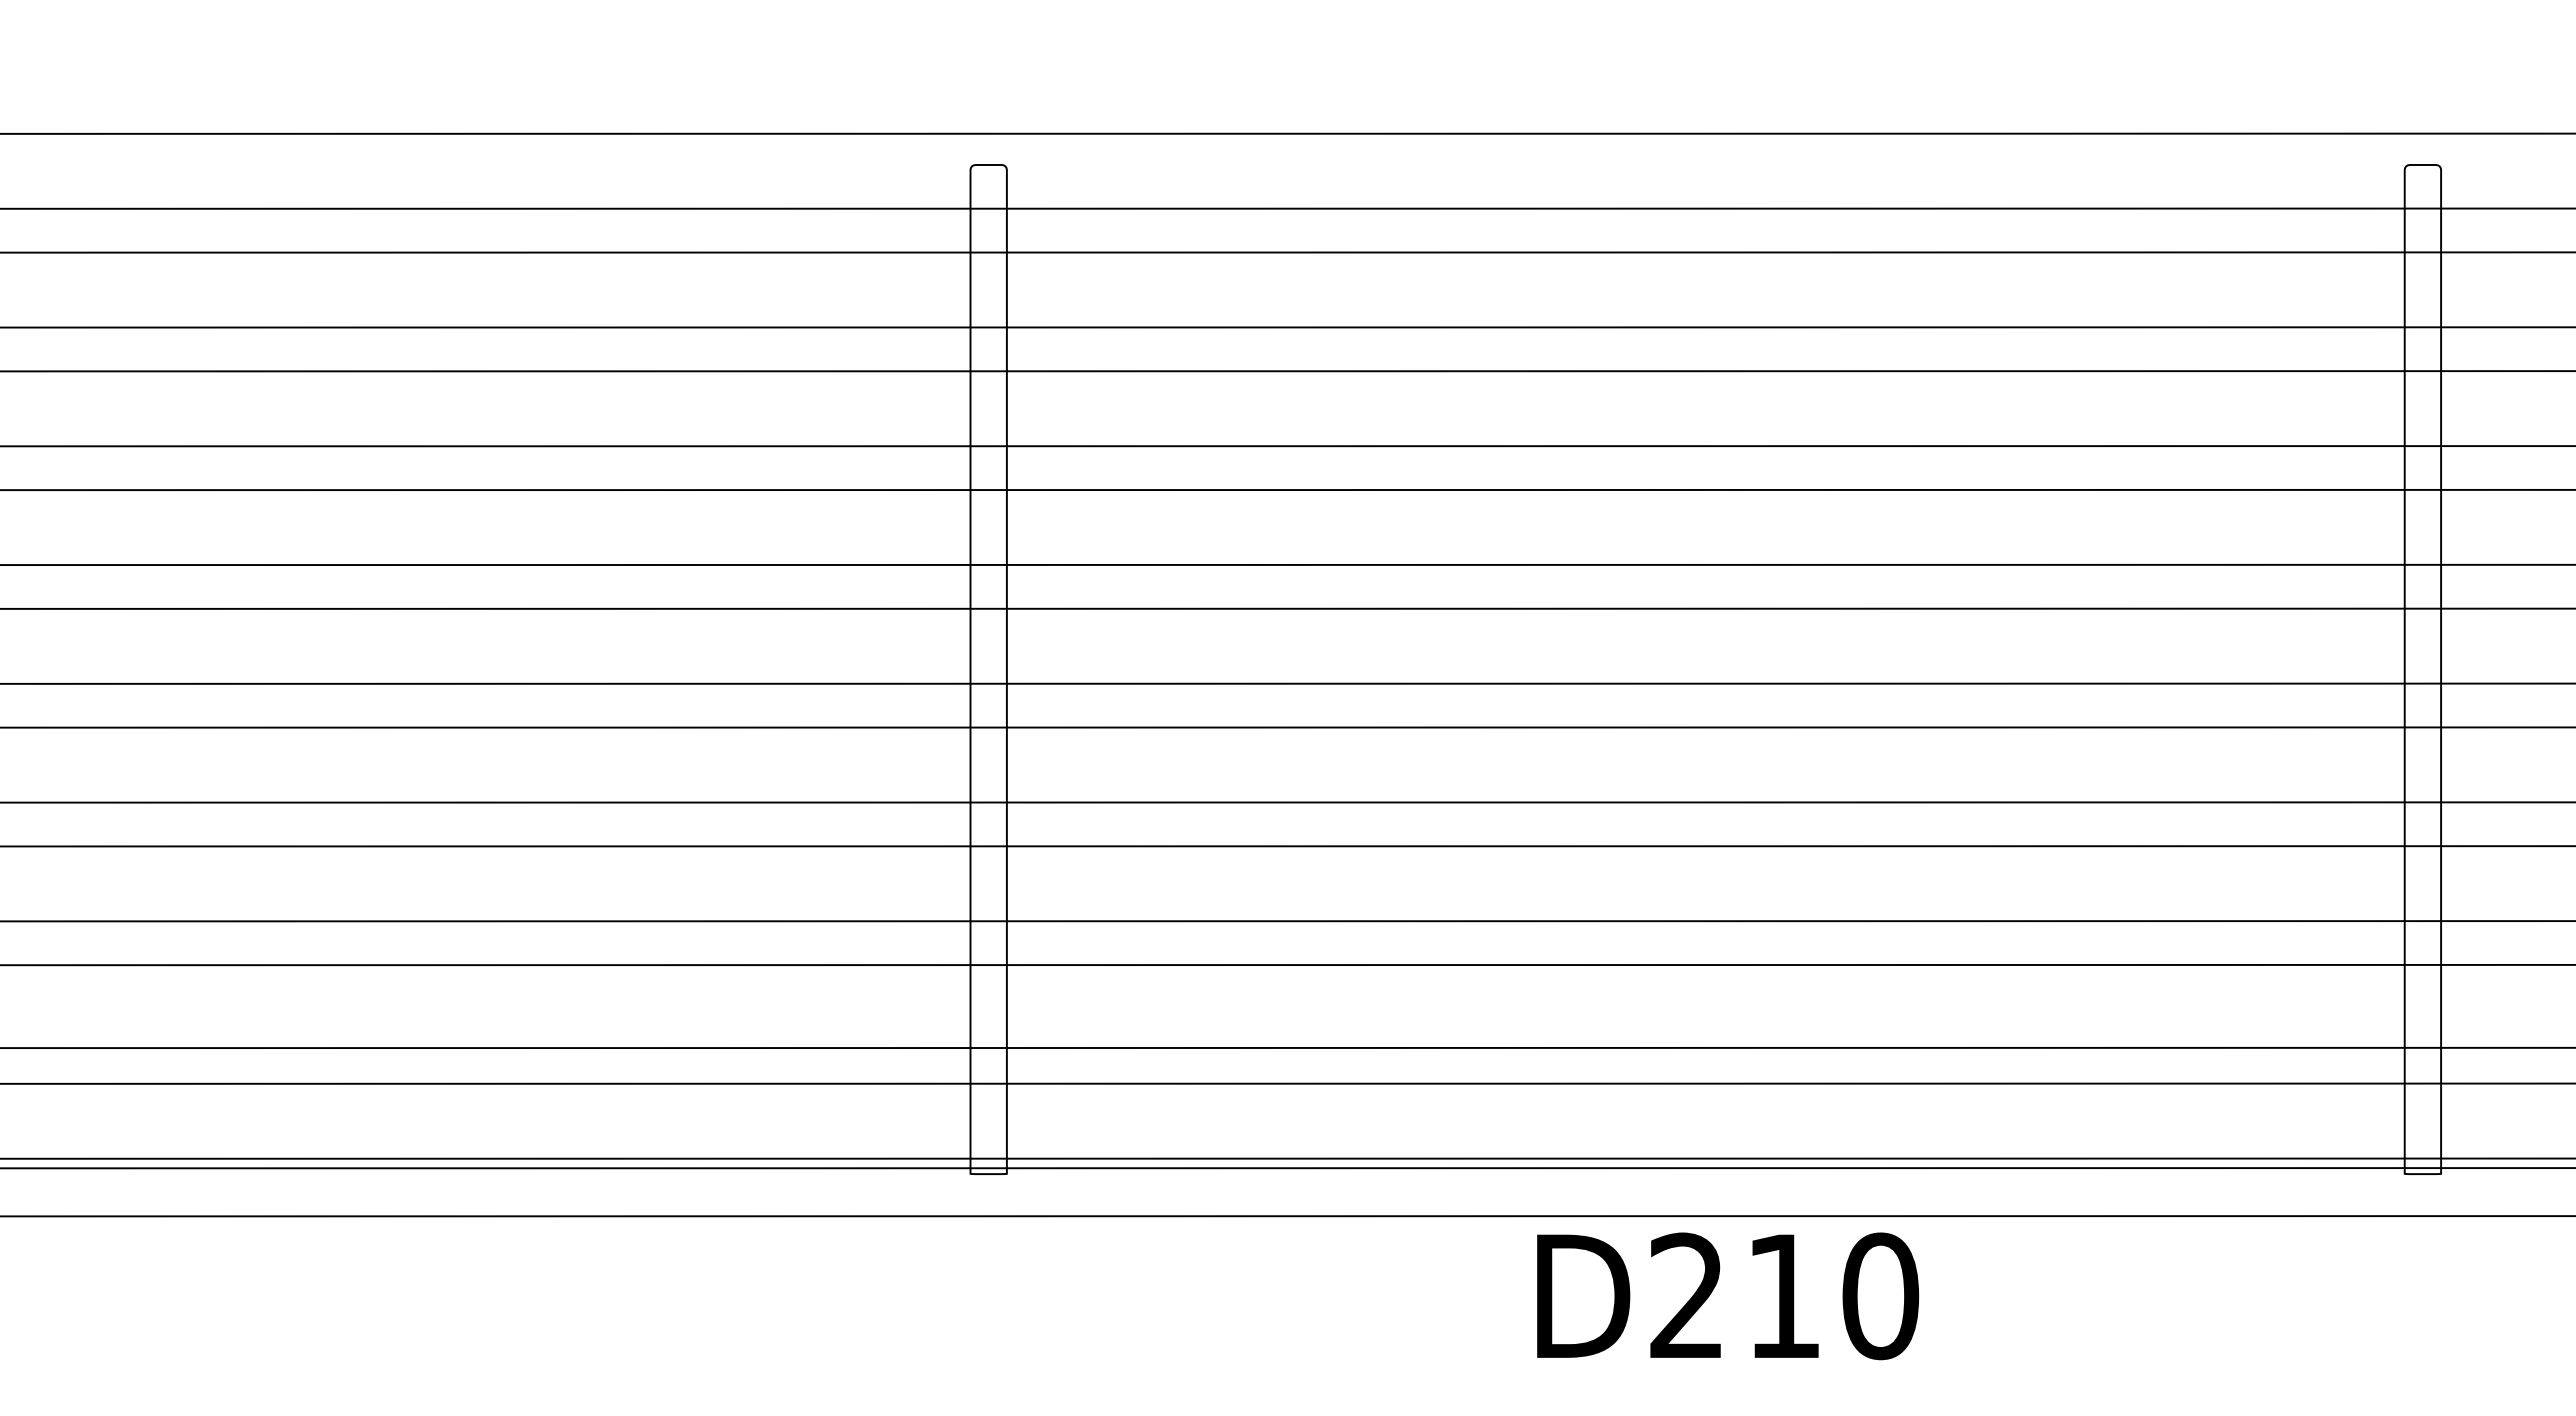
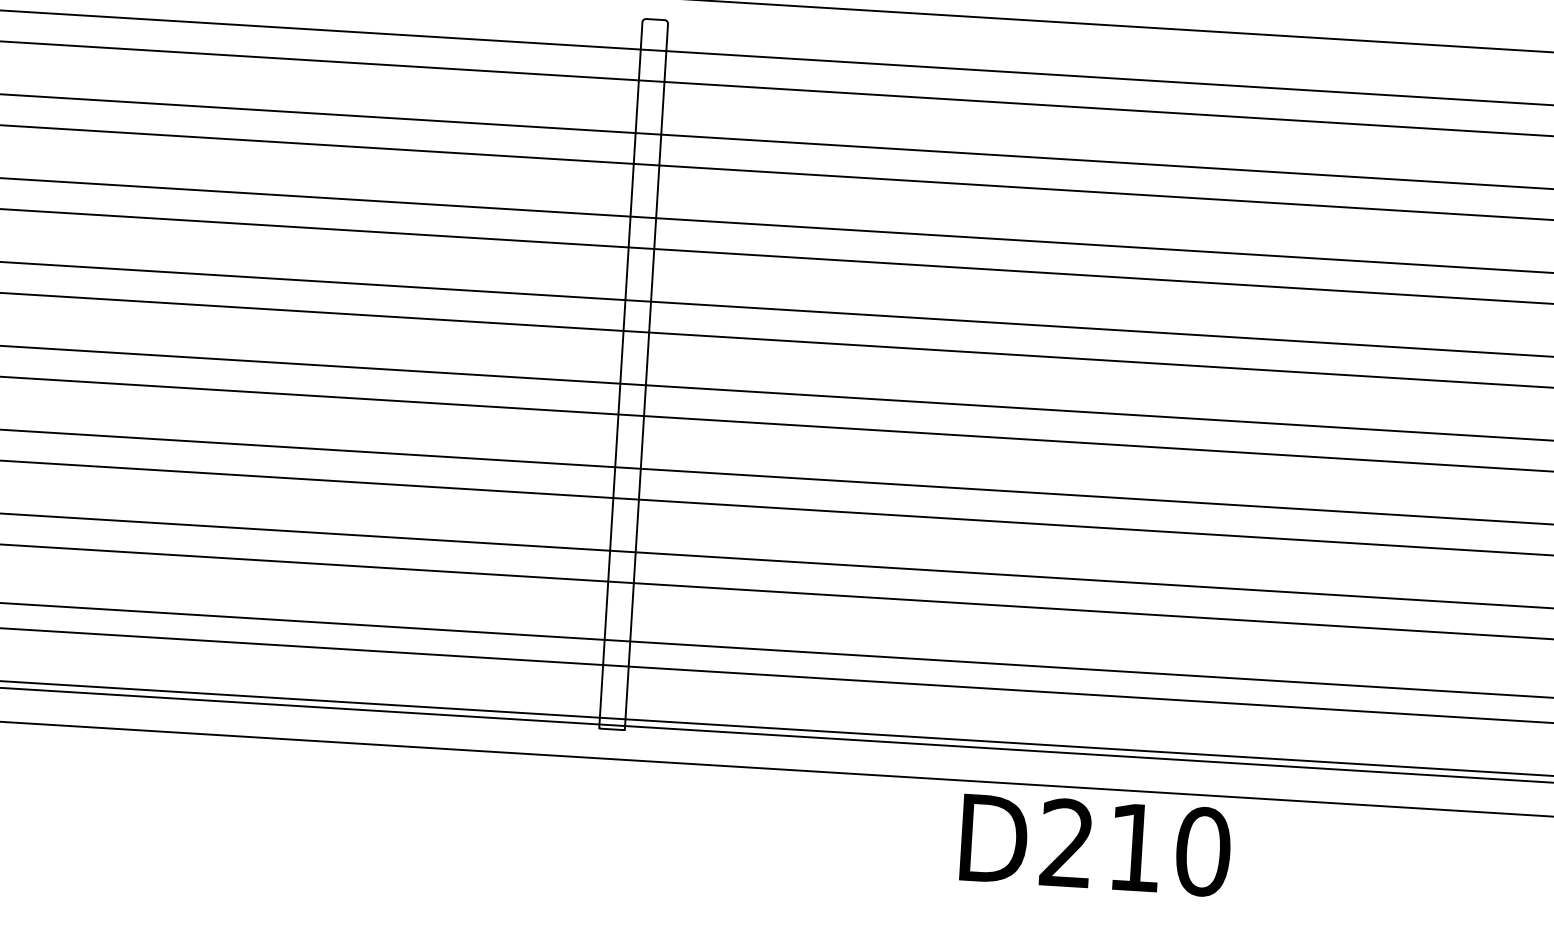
text: (1728, 1296) -> (1096, 845), moved

